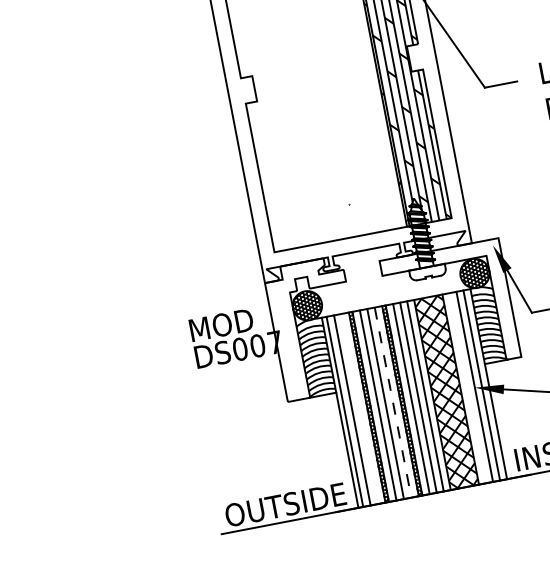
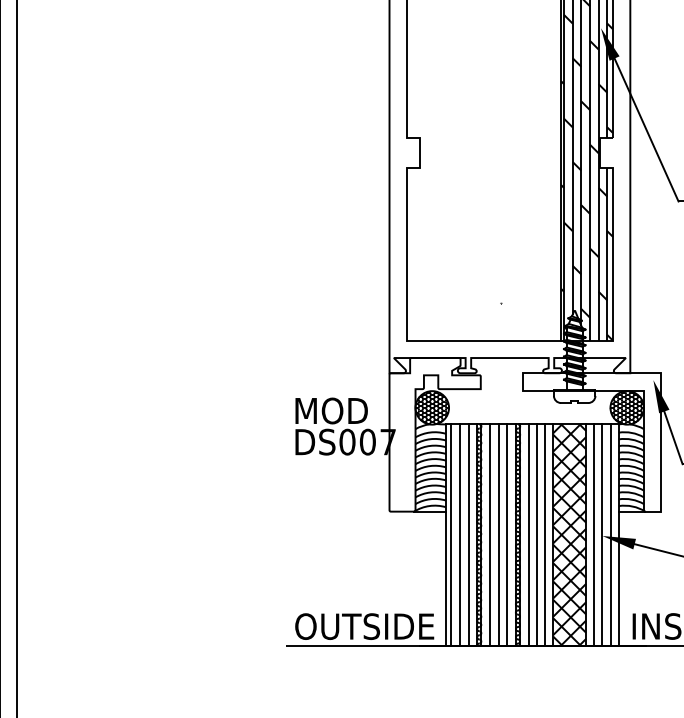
line: (467, 387) -> (594, 534), added
line: (393, 402) -> (507, 535), dashed -> solid
line: (359, 408) -> (468, 534), added

